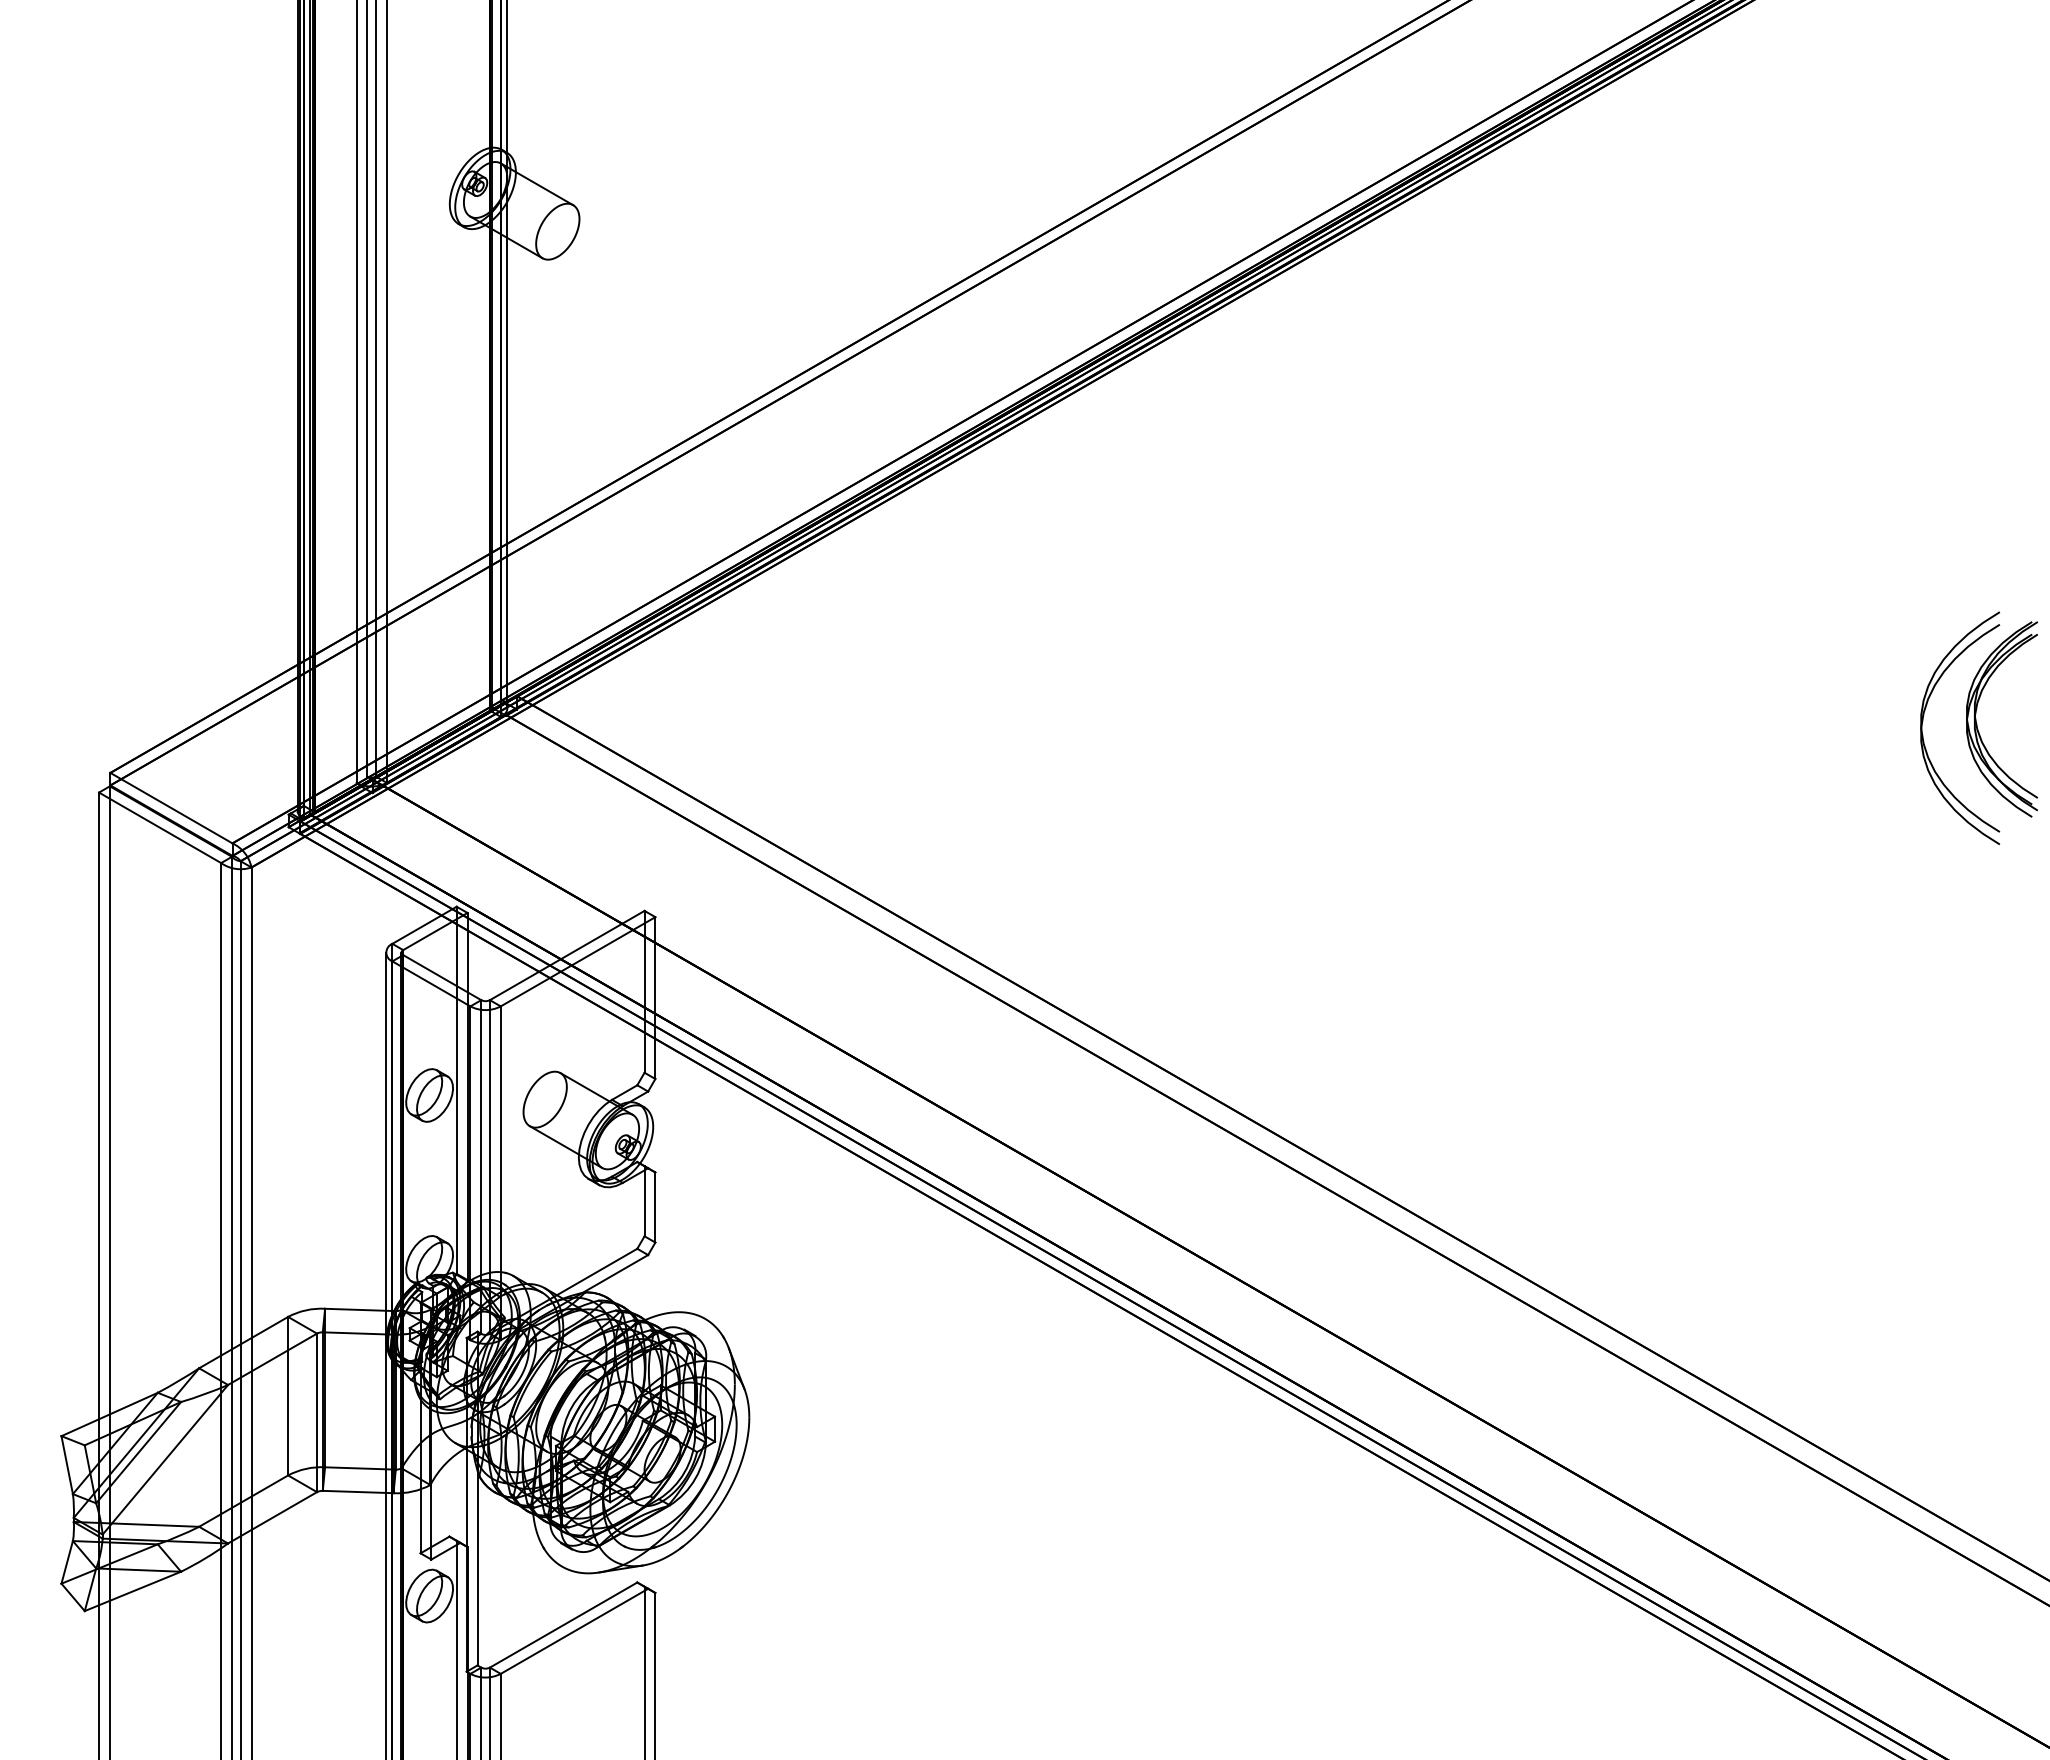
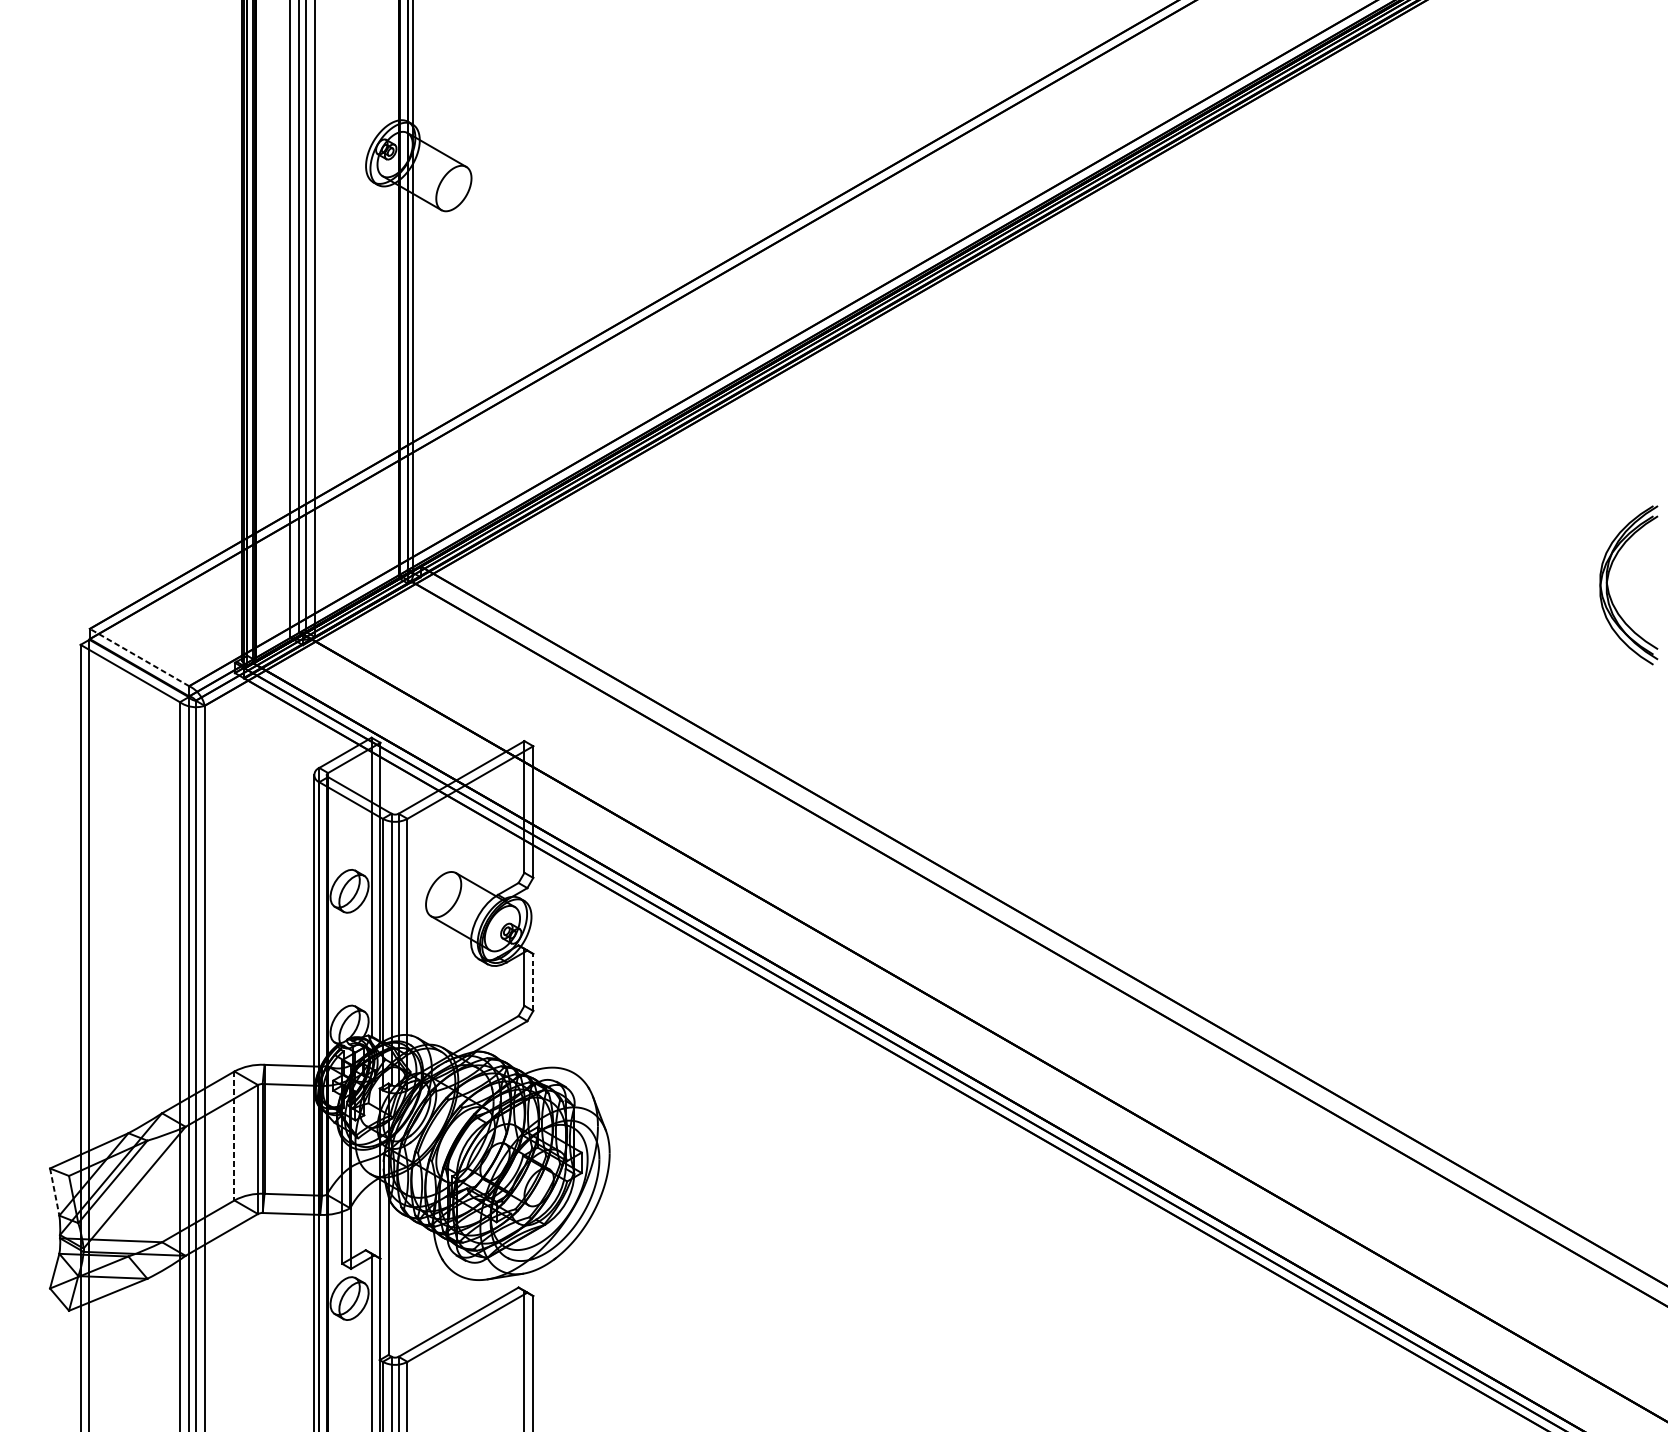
part: (1923, 721) -> (1565, 587), removed
line: (171, 807) -> (139, 657), solid -> dashed
line: (655, 1207) -> (533, 982), solid -> dashed
line: (288, 1396) -> (234, 1136), solid -> dashed
line: (67, 1465) -> (54, 1192), solid -> dashed

